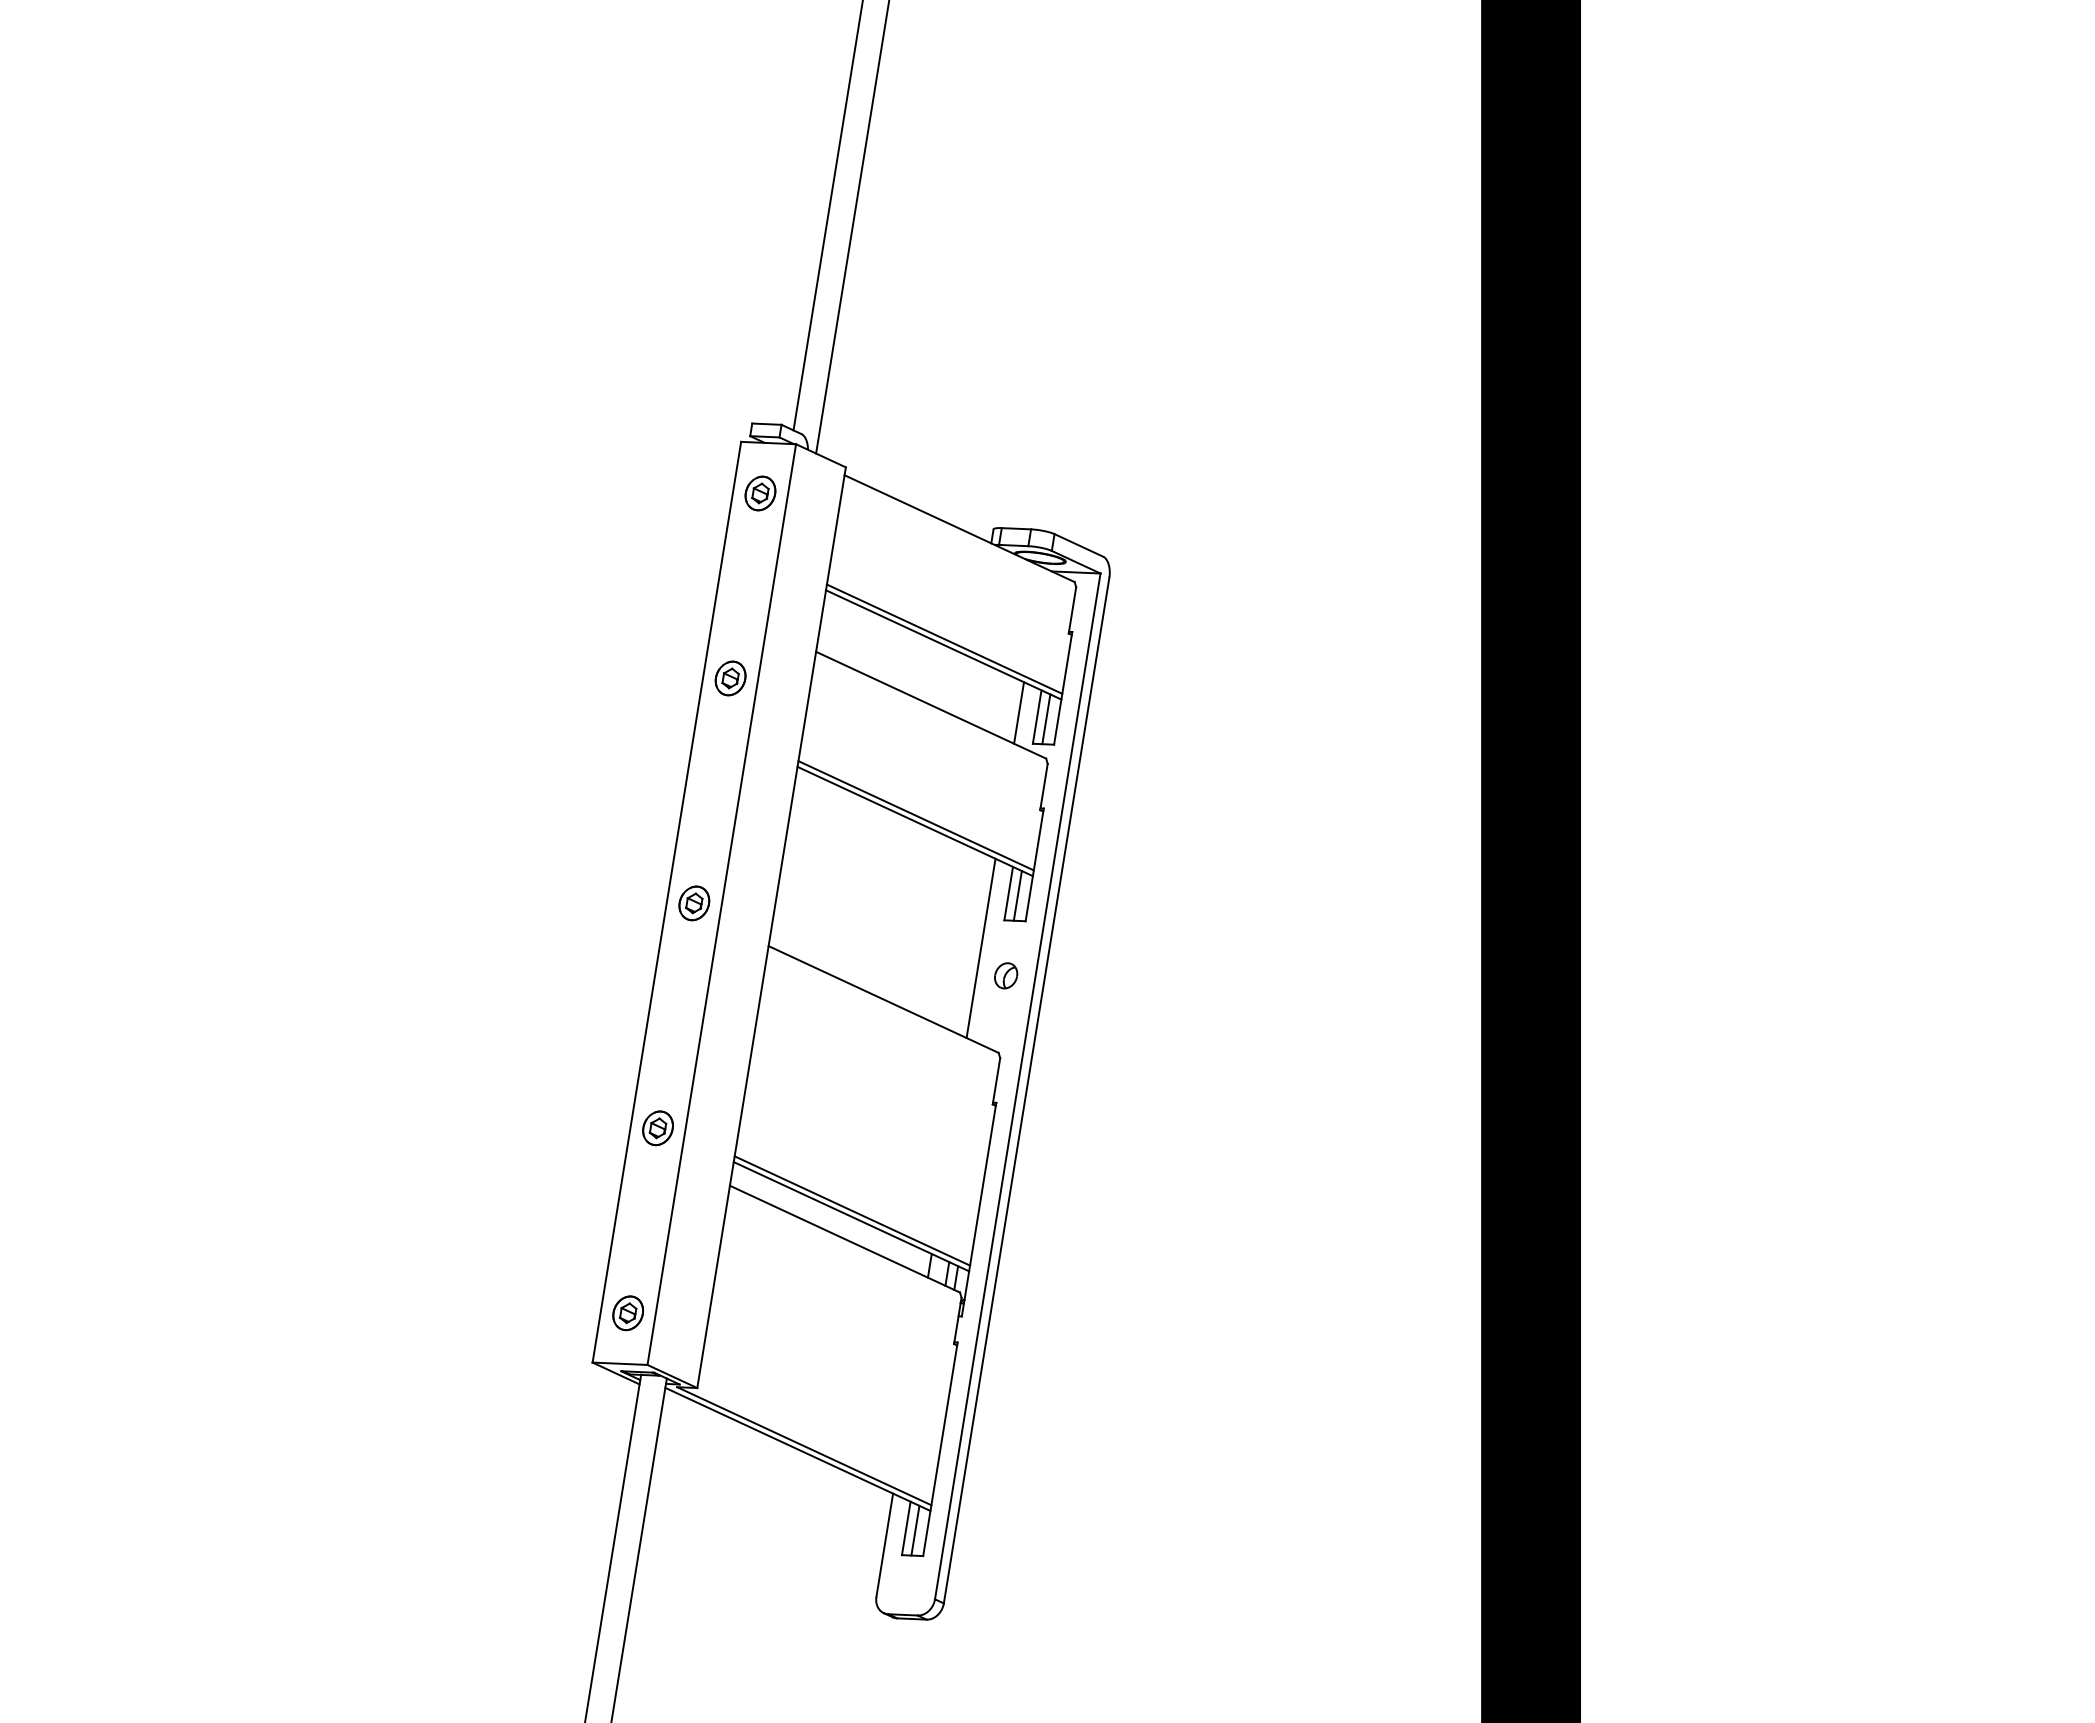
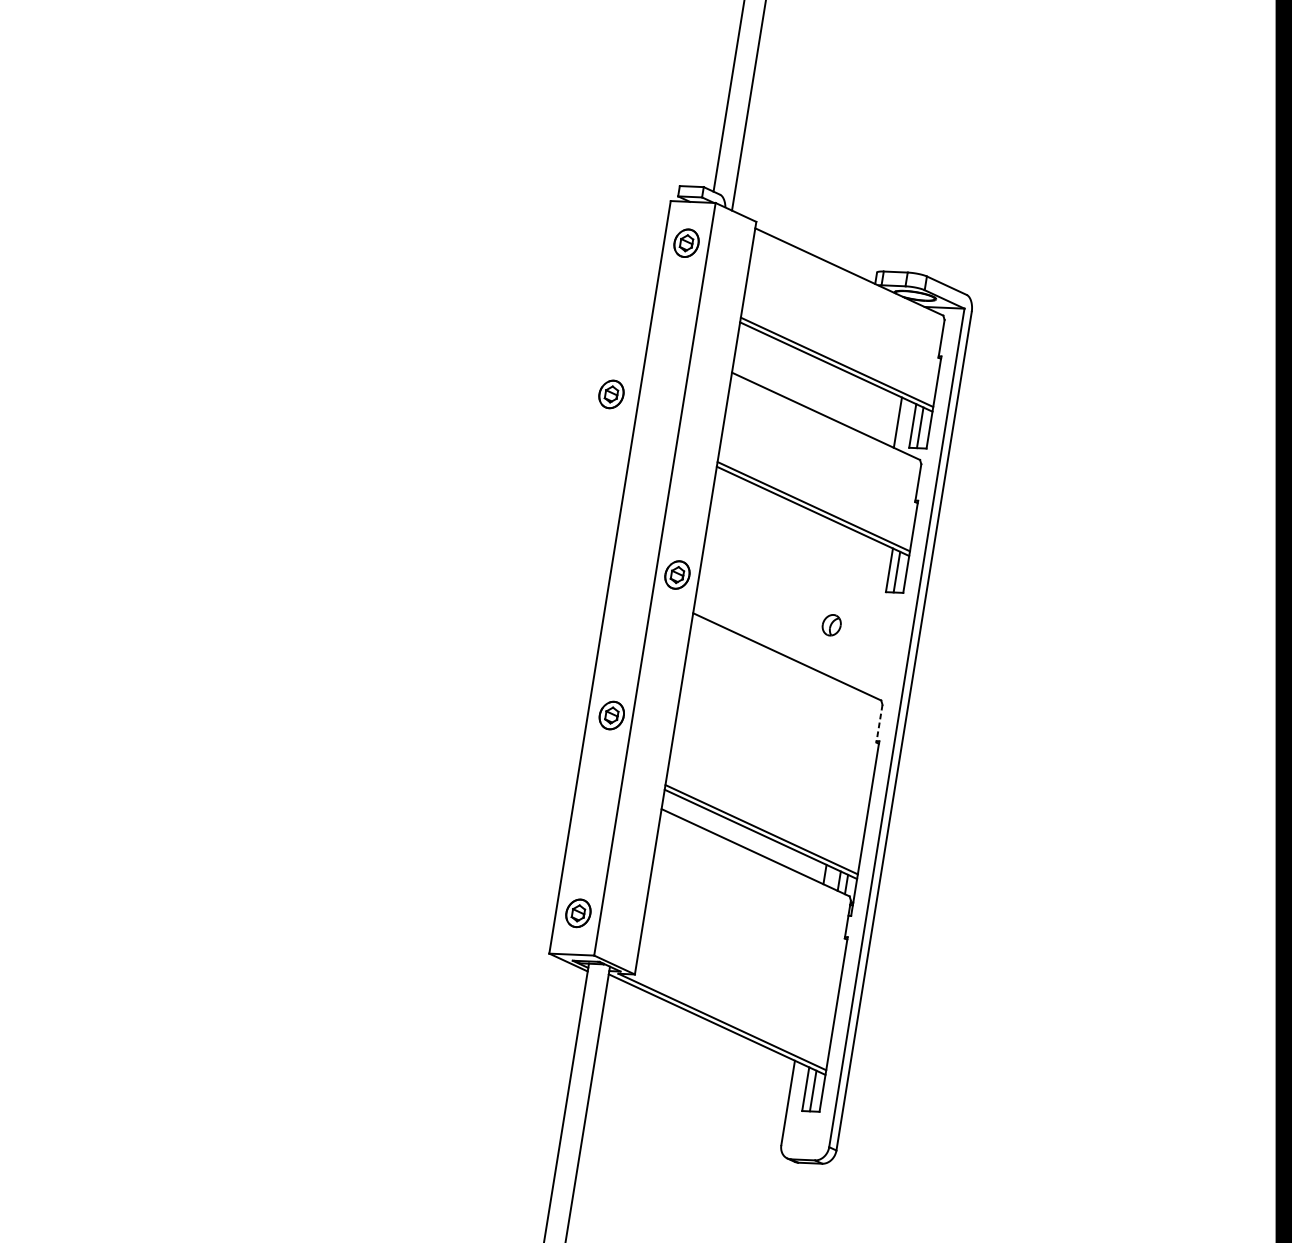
part: (730, 678) -> (611, 394), moved
part: (694, 903) -> (677, 575), moved
line: (980, 948) -> (866, 615), removed
part: (1006, 975) -> (832, 624), moved
line: (996, 1081) -> (879, 723), solid -> dashed
part: (657, 1128) -> (611, 715), moved

